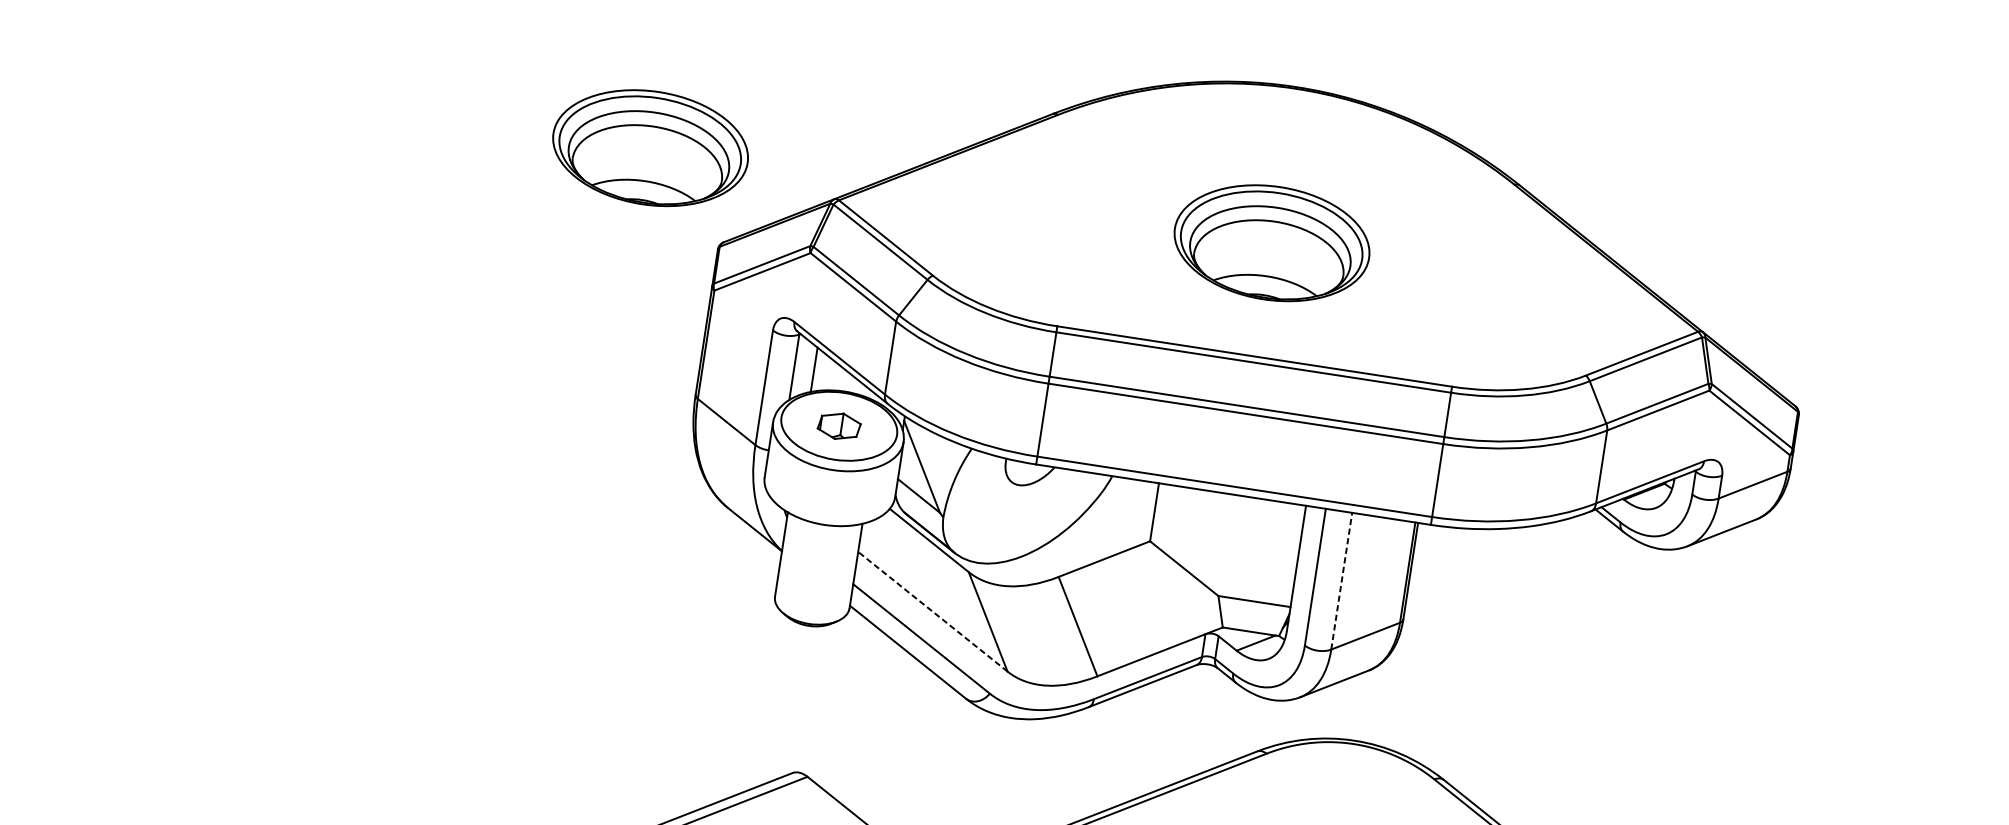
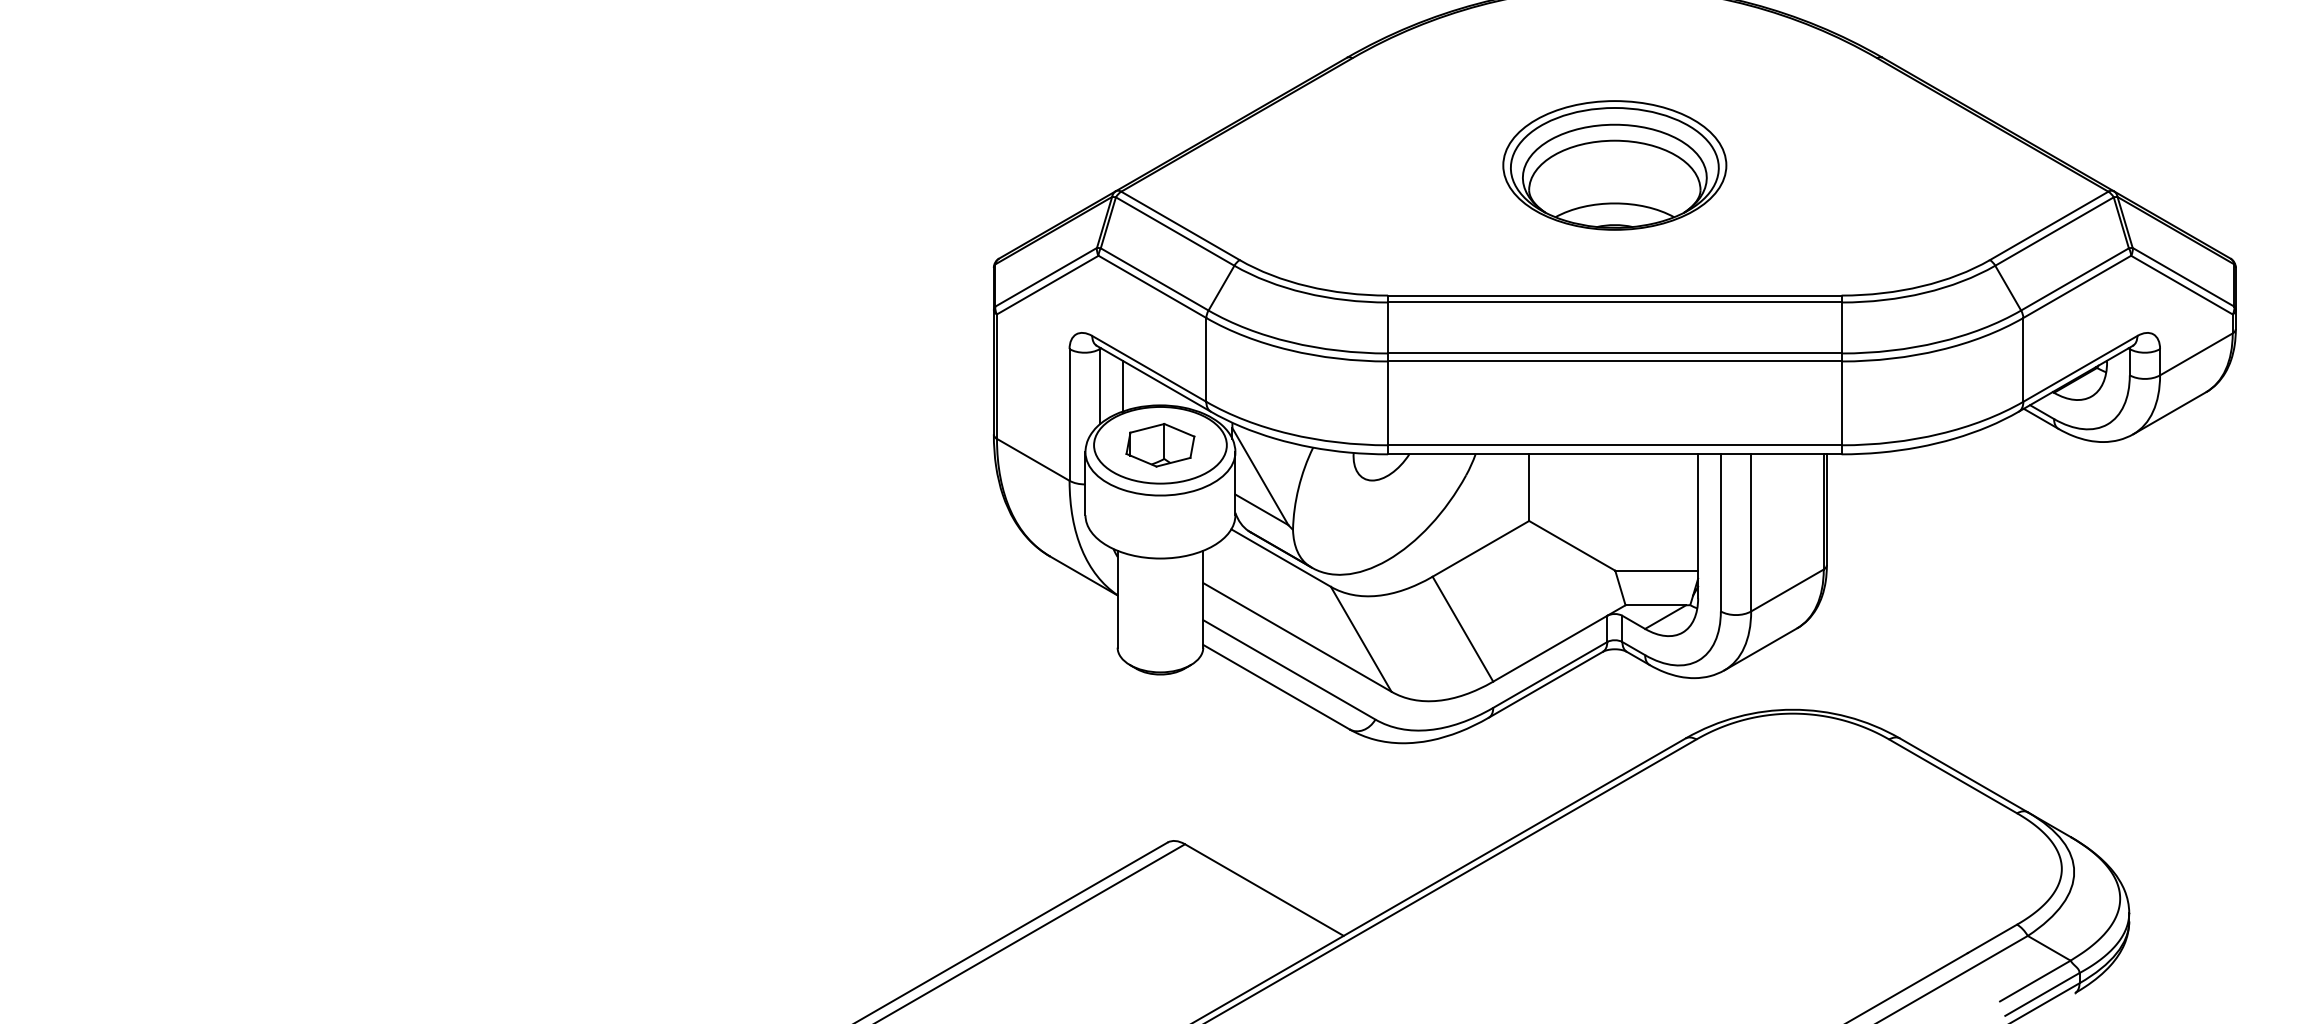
part: (650, 148) -> (900, 165), removed
part: (839, 426) -> (1160, 445), size x1.43
line: (1342, 580) -> (1751, 532), dashed -> solid
line: (932, 611) -> (1297, 637), dashed -> solid

